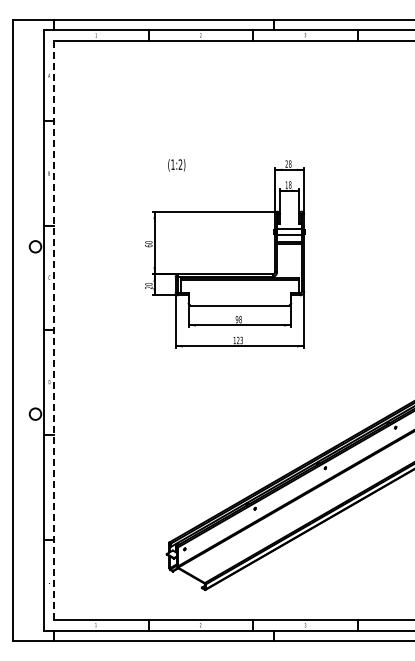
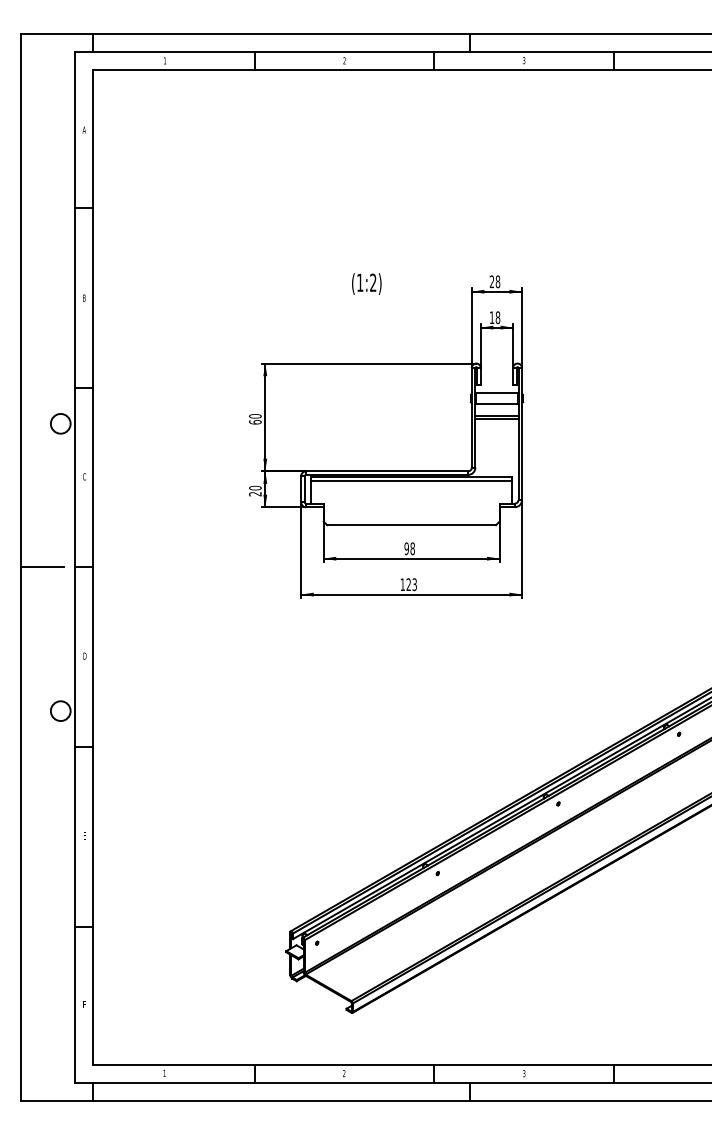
text: (176, 165) -> (366, 284), moved
line: (24, 330) -> (41, 567), added
line: (54, 330) -> (93, 567), dashed -> solid

